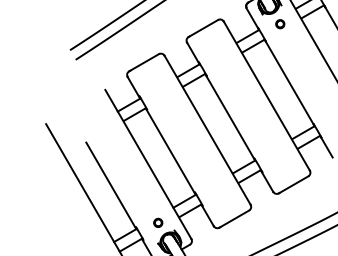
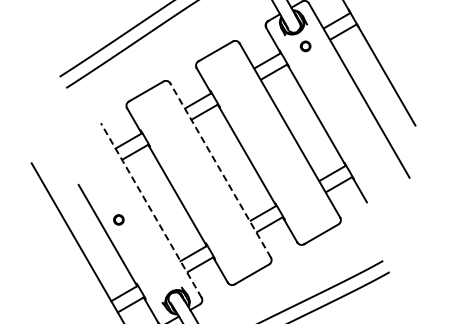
line: (207, 130) -> (220, 170), solid -> dashed
line: (148, 164) -> (151, 210), solid -> dashed
part: (157, 222) -> (118, 219), moved

